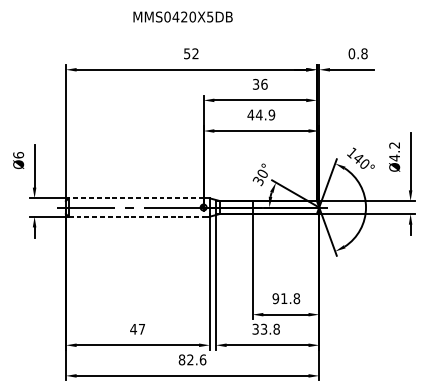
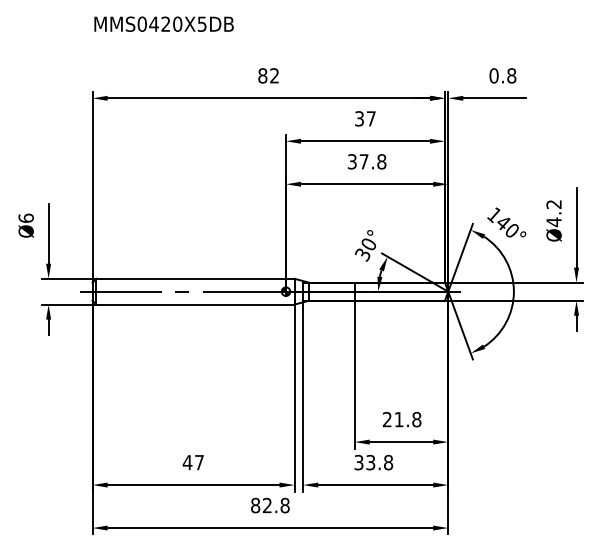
text: (182, 16) -> (163, 23), moved
text: (186, 53) -> (262, 75), 52 -> 82
text: (264, 84) -> (371, 118), 36 -> 37
text: (261, 114) -> (366, 161), 44.9 -> 37.8
line: (136, 198) -> (191, 278), dashed -> solid
line: (136, 216) -> (191, 304), dashed -> solid
text: (275, 298) -> (386, 419), 91.8 -> 21.8
text: (202, 359) -> (284, 505), 82.6 -> 82.8

